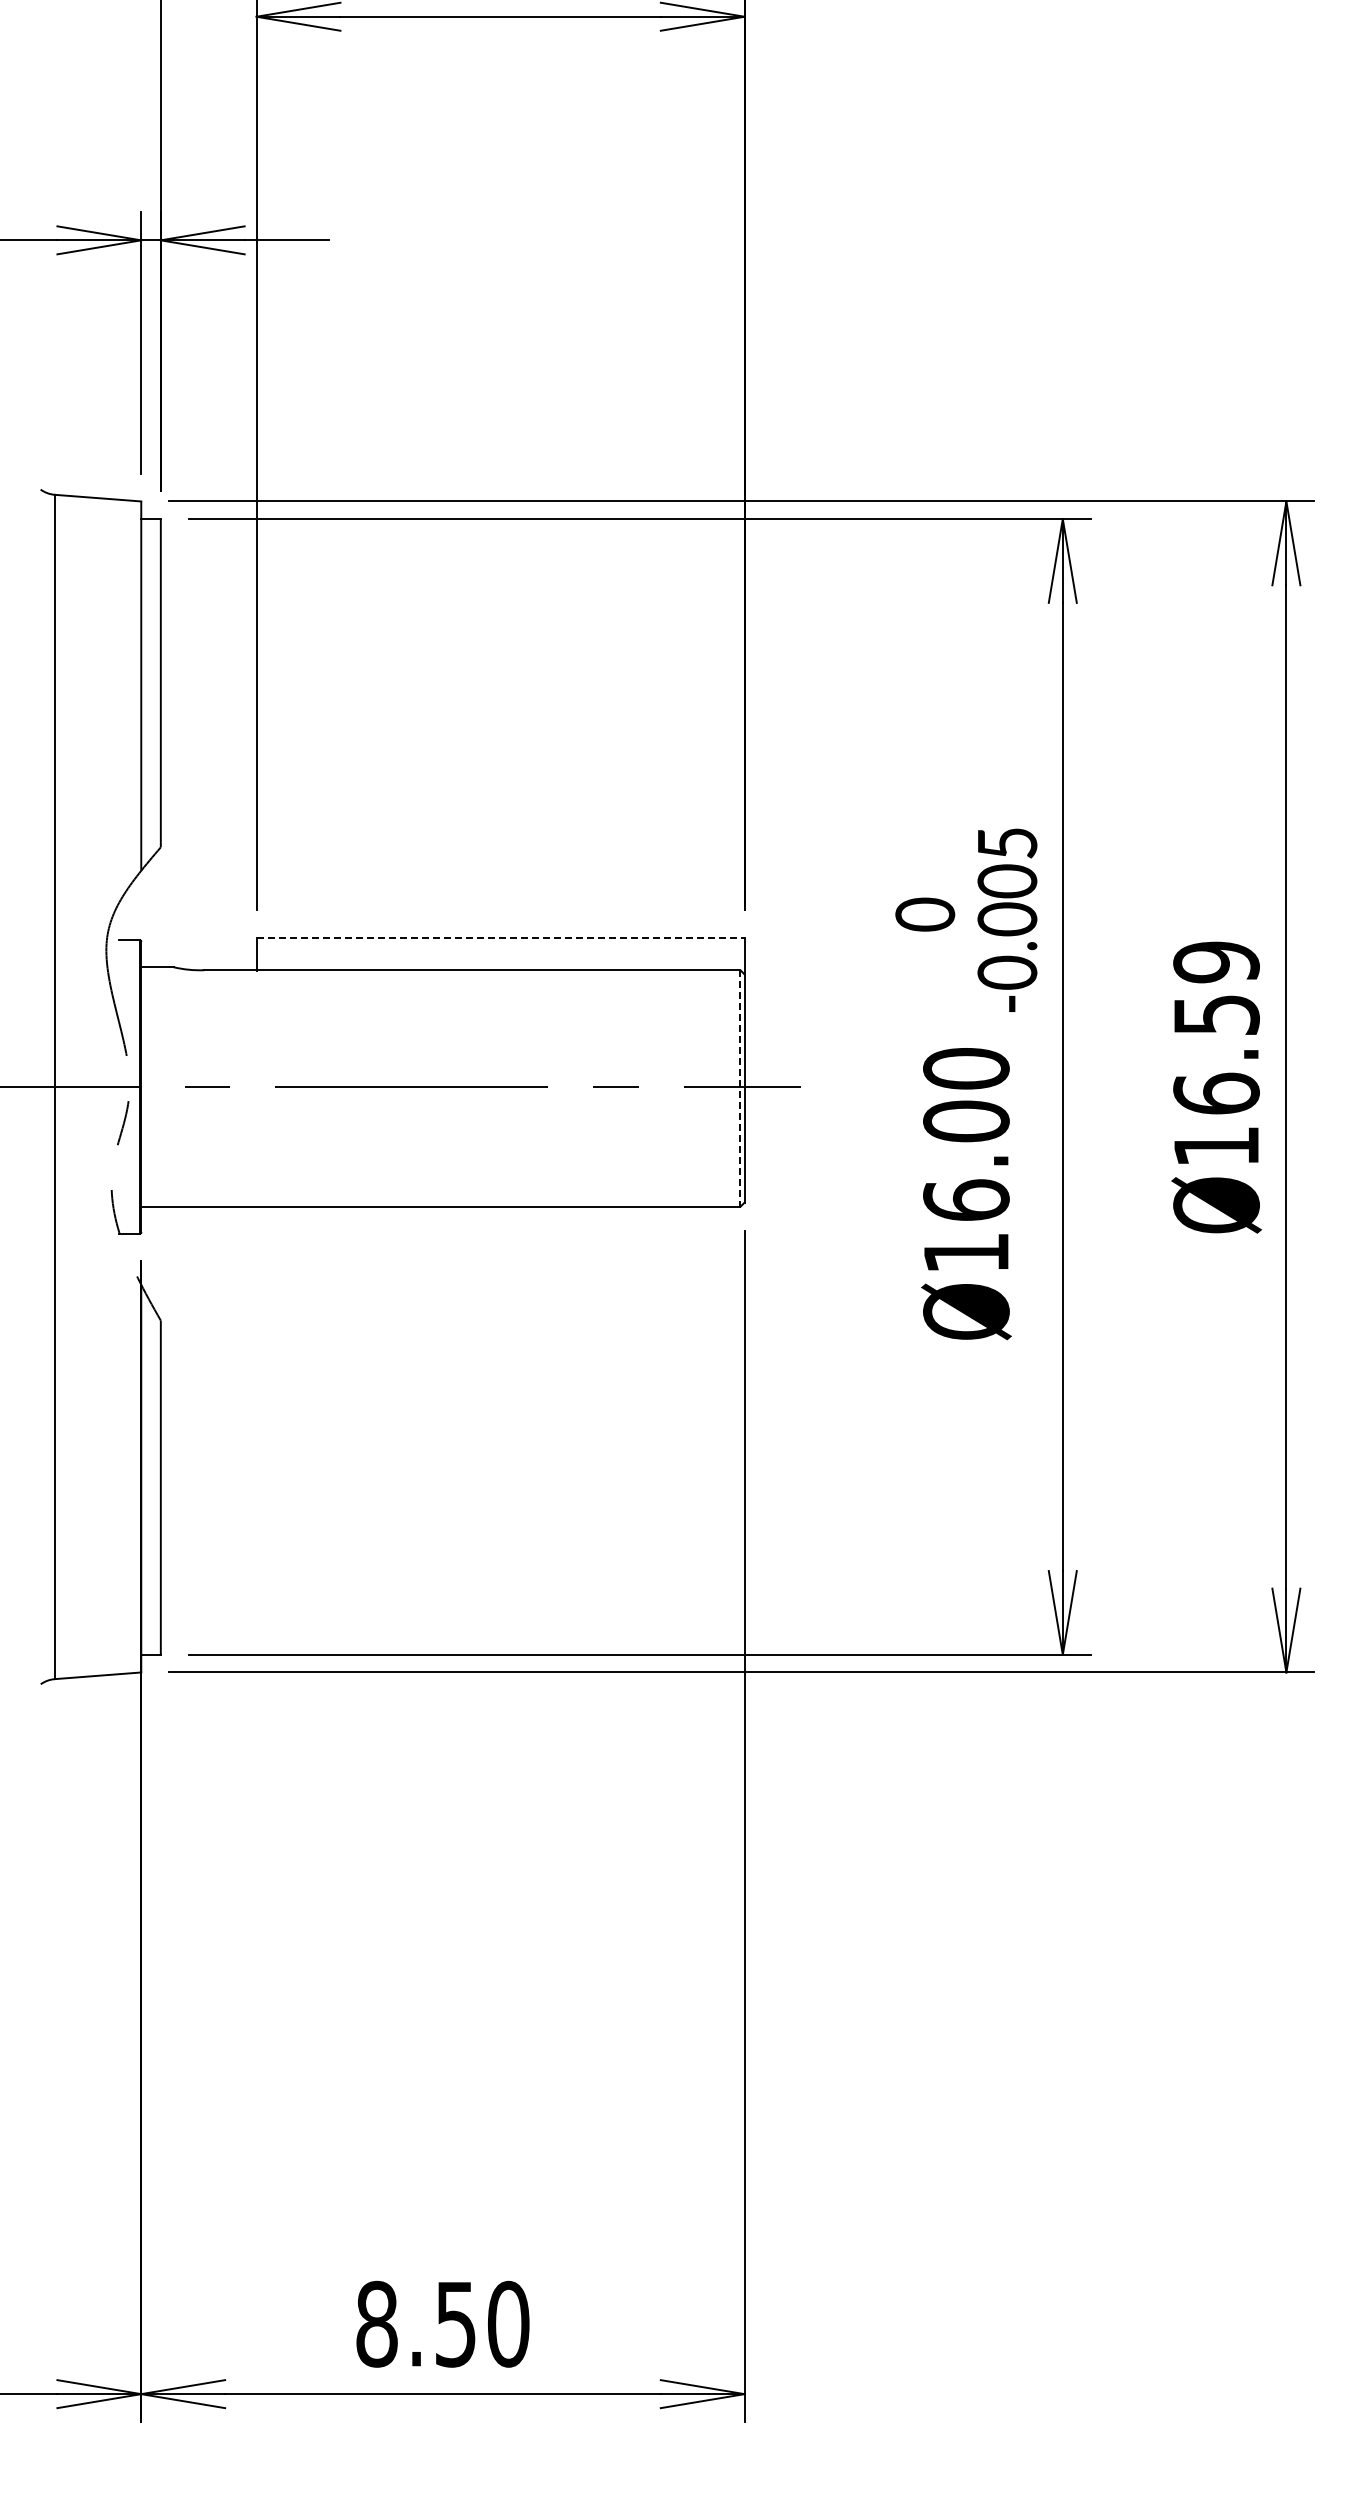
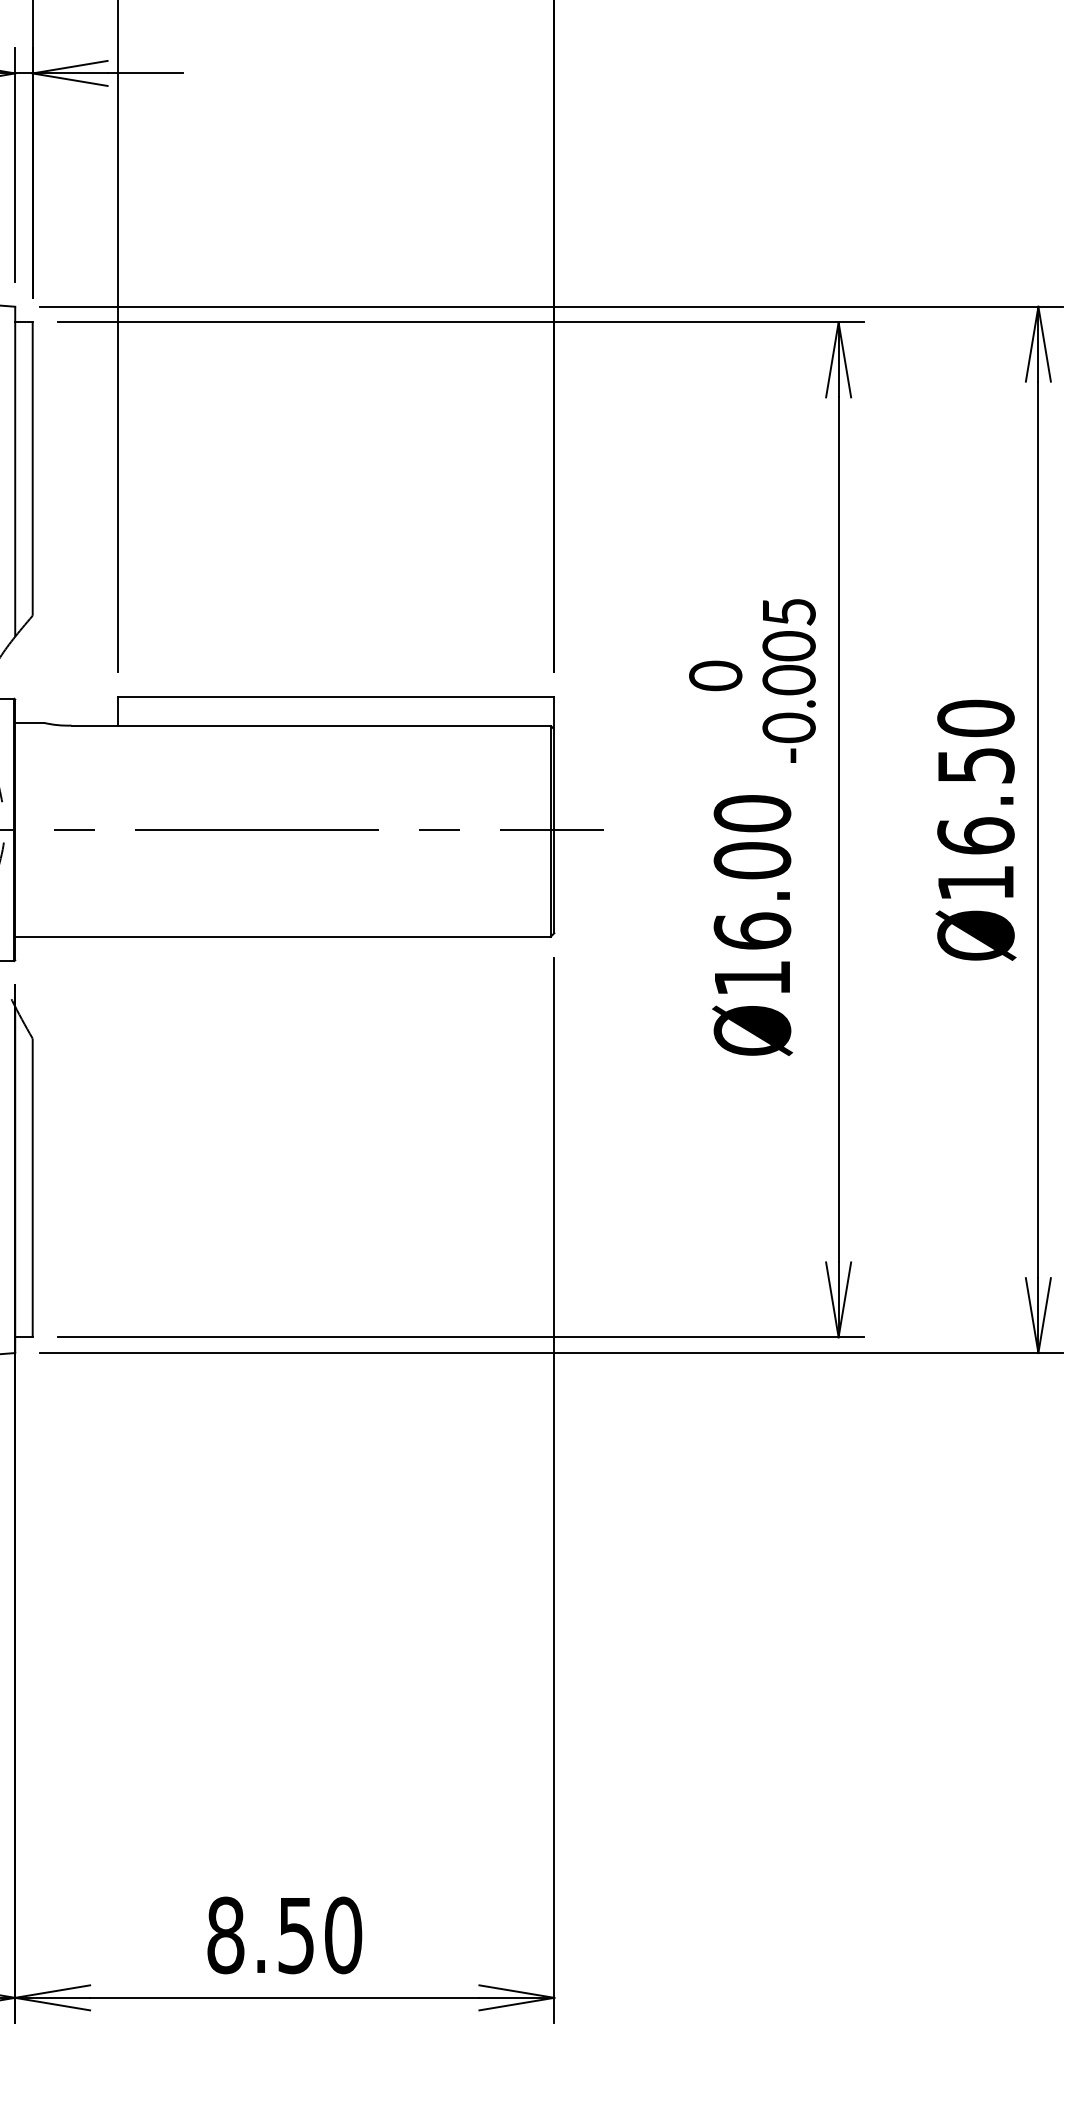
line: (501, 938) -> (337, 697), dashed -> solid
text: (1216, 962) -> (975, 718), Ø16.59 -> Ø16.50
line: (740, 1089) -> (550, 832), dashed -> solid

